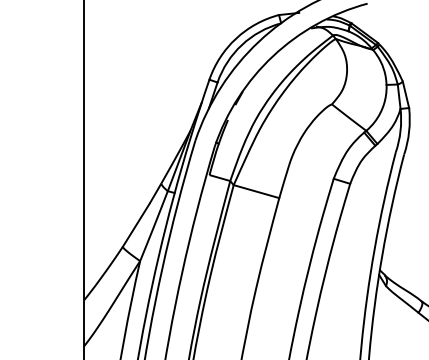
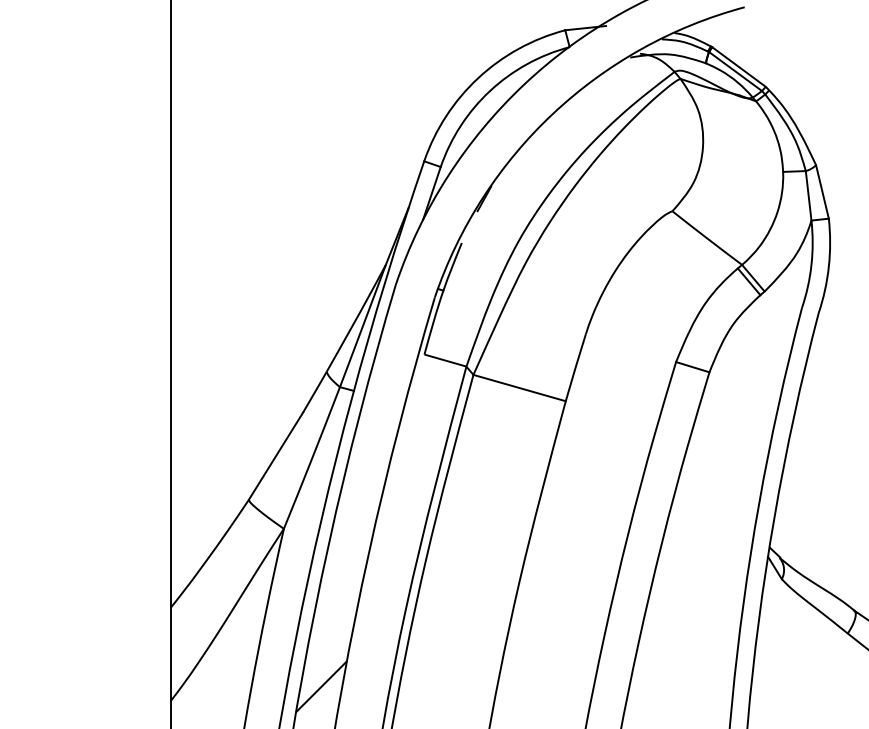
hatch: (158, 338) -> (321, 685), added

